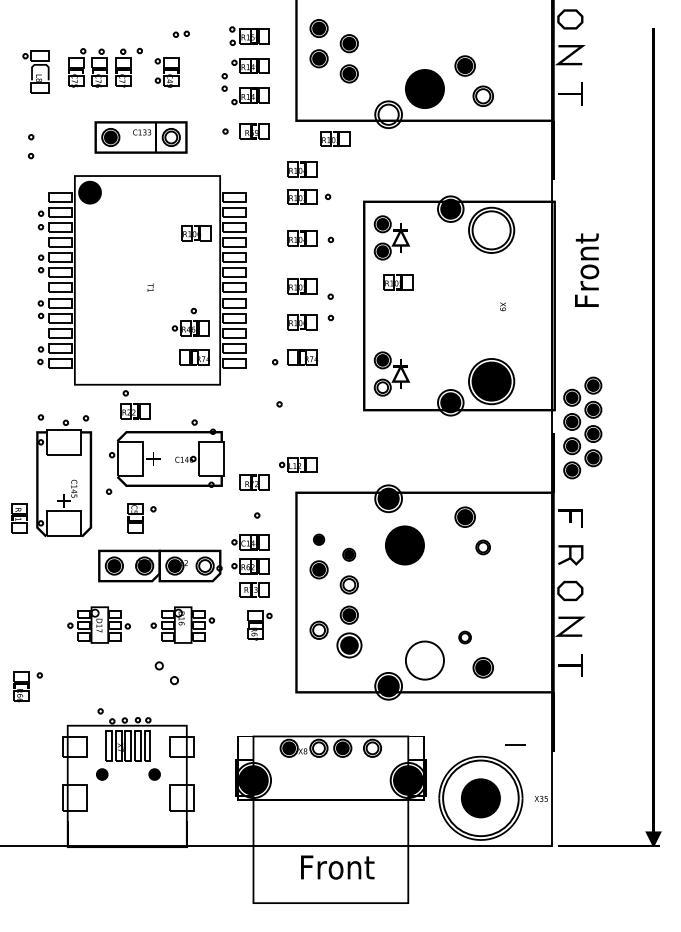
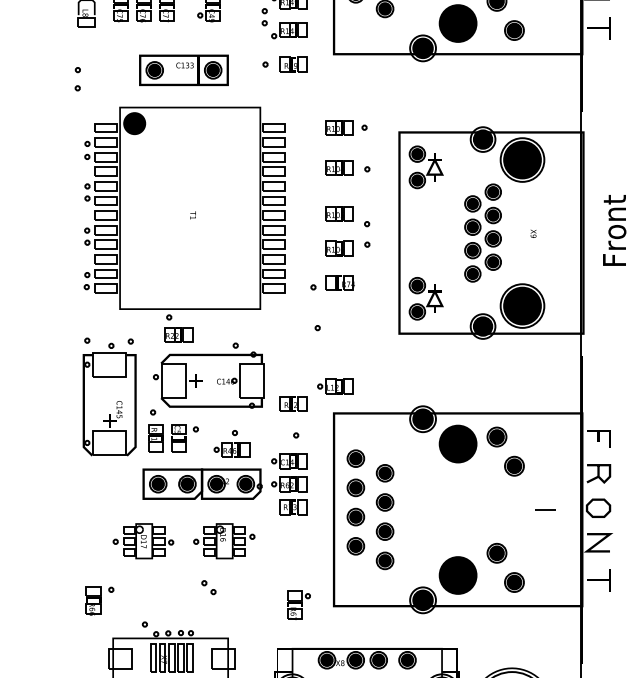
fill: (483, 96) -> (514, 30), added
fill: (388, 114) -> (422, 48), added
fill: (171, 137) -> (213, 70), added
part: (335, 138) -> (371, 71), removed
part: (302, 169) -> (339, 101), removed
fill: (491, 230) -> (522, 160), added
part: (196, 233) -> (237, 163), removed
text: (587, 269) -> (615, 229), moved
part: (398, 282) -> (432, 210), removed
part: (190, 321) -> (231, 443), moved
part: (194, 357) -> (235, 282), removed
fill: (382, 387) -> (417, 311), added
part: (582, 427) -> (482, 232), moved
part: (19, 518) -> (155, 438), moved
part: (318, 539) -> (355, 458), size x1.67
part: (404, 545) -> (457, 444), moved
part: (482, 547) -> (513, 466), size x1.43
part: (348, 554) -> (384, 473), size x1.43
fill: (205, 566) -> (246, 484), added
fill: (349, 584) -> (385, 502), added
part: (318, 599) -> (355, 516), added
part: (259, 625) -> (298, 605), moved
fill: (319, 630) -> (356, 546), added
part: (464, 637) -> (496, 553), size x1.67
part: (348, 645) -> (384, 560), size x0.71
fill: (424, 660) -> (457, 575), added
part: (166, 672) -> (208, 587), size x0.62
part: (27, 686) -> (99, 600), moved
line: (515, 744) -> (545, 508), moved
fill: (318, 748) -> (355, 660), added
fill: (372, 748) -> (407, 660), added

